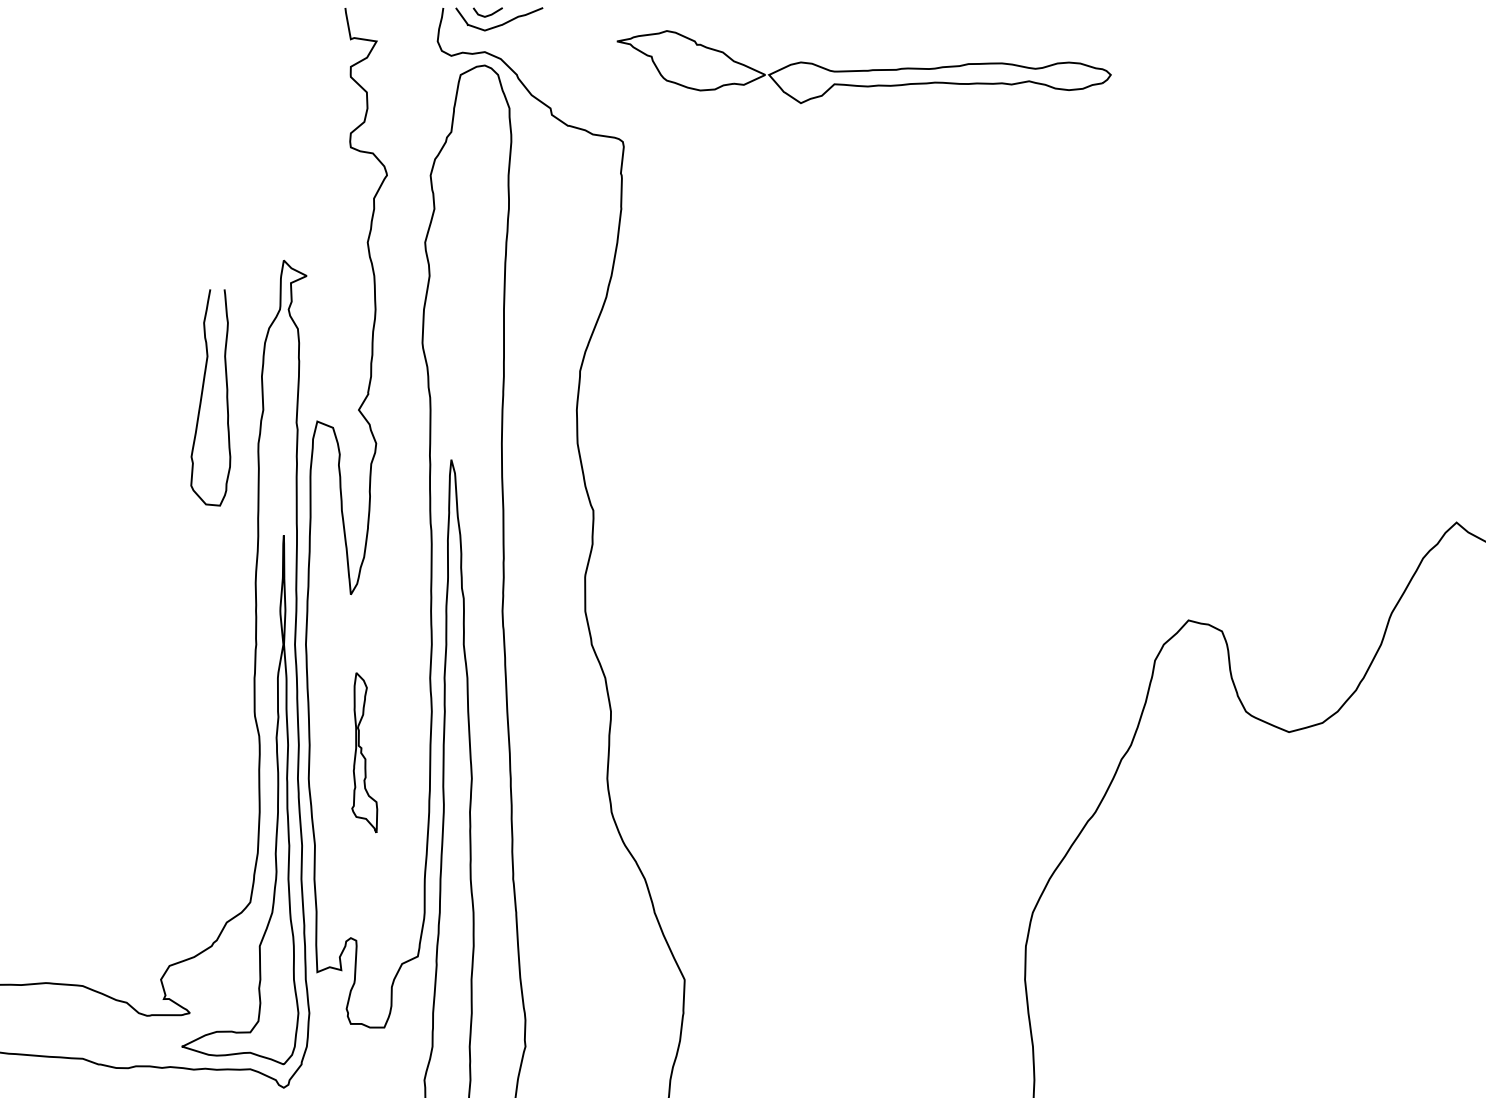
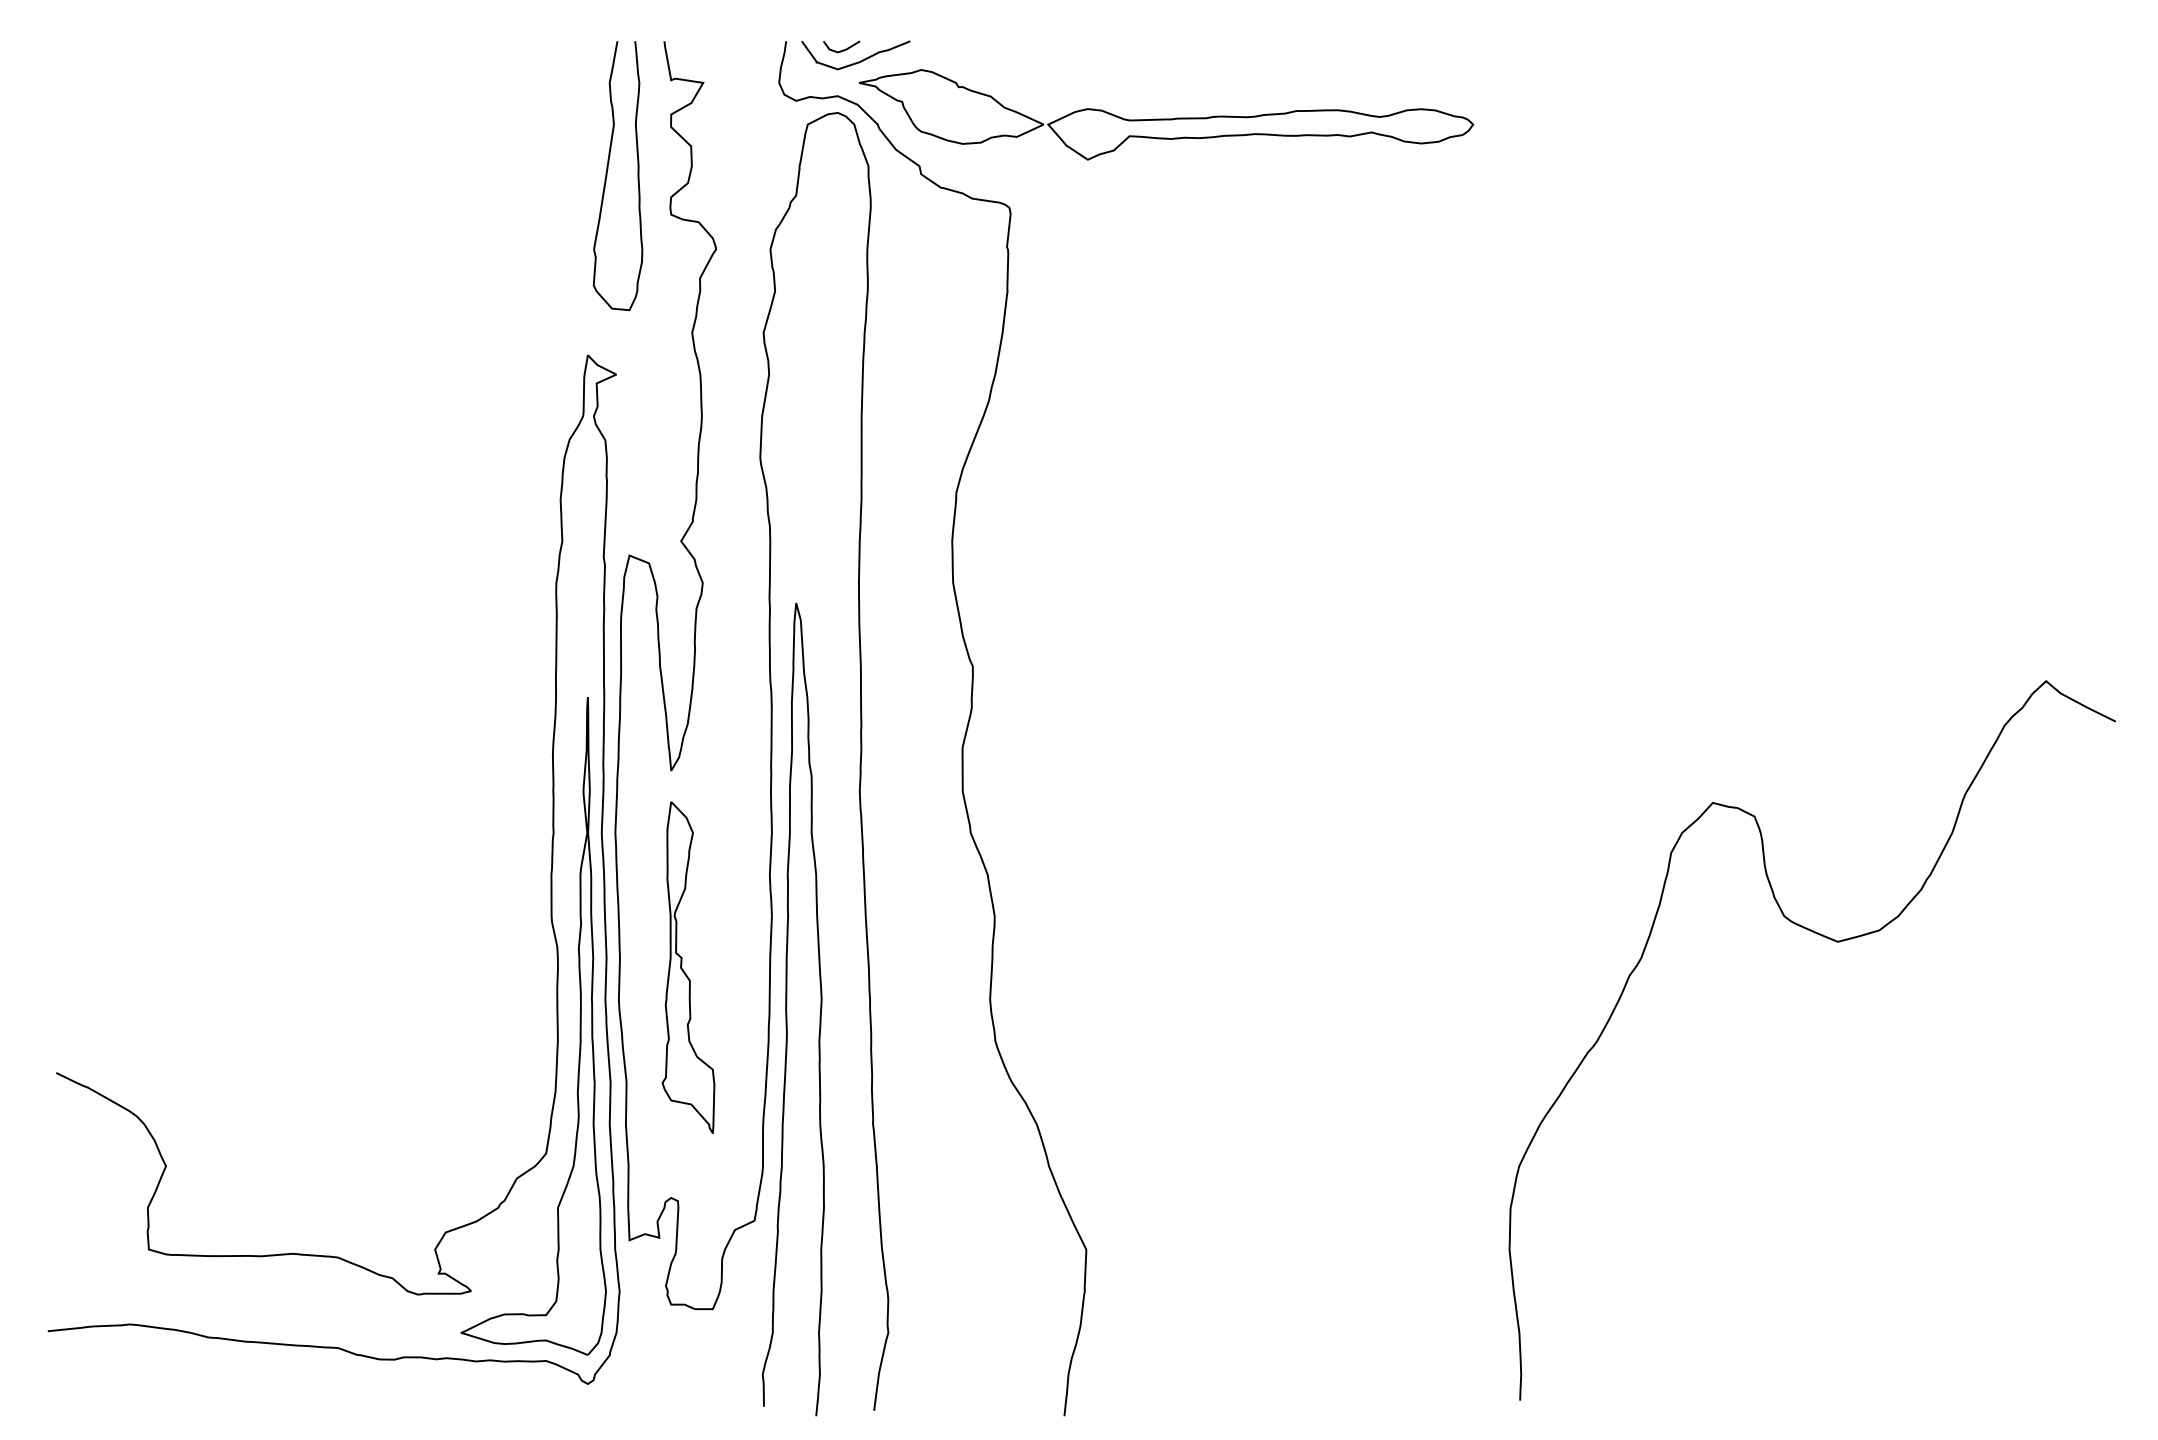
part: (864, 66) -> (1166, 114), moved
curve: (202, 398) -> (607, 176), moved
part: (364, 752) -> (688, 967), size x1.67

